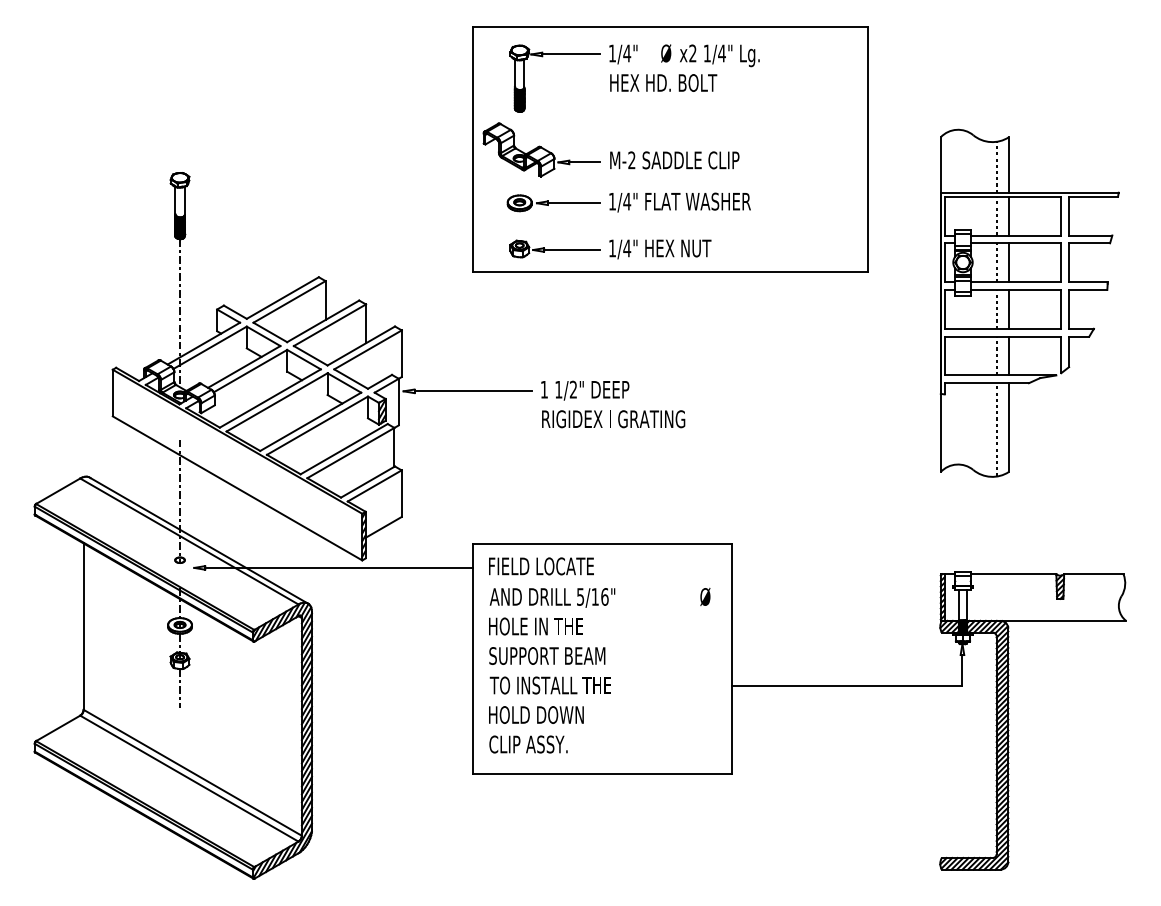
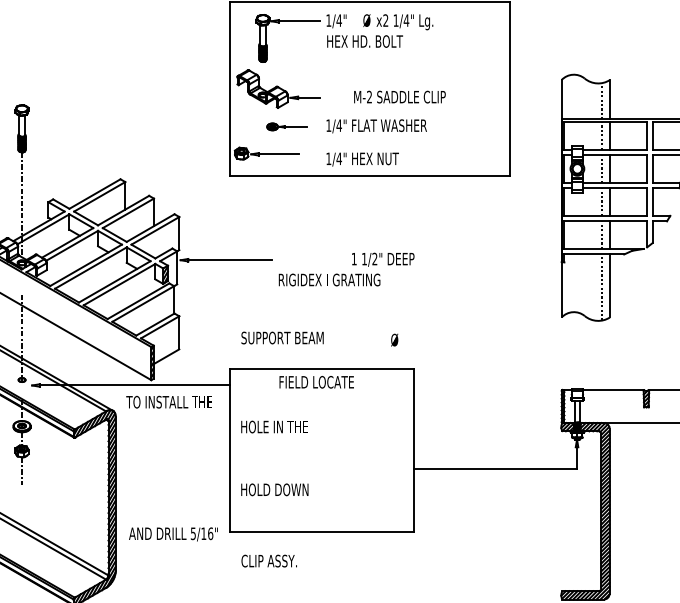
text: (674, 160) -> (399, 97), moved
part: (553, 203) -> (286, 127), size x0.6
part: (554, 248) -> (266, 153), moved
text: (585, 390) -> (383, 259), moved
text: (541, 566) -> (316, 382), moved
text: (705, 596) -> (394, 339), moved
text: (552, 597) -> (173, 534), moved
text: (547, 655) -> (282, 337), moved
text: (549, 685) -> (168, 402), moved
text: (528, 744) -> (269, 561), moved

